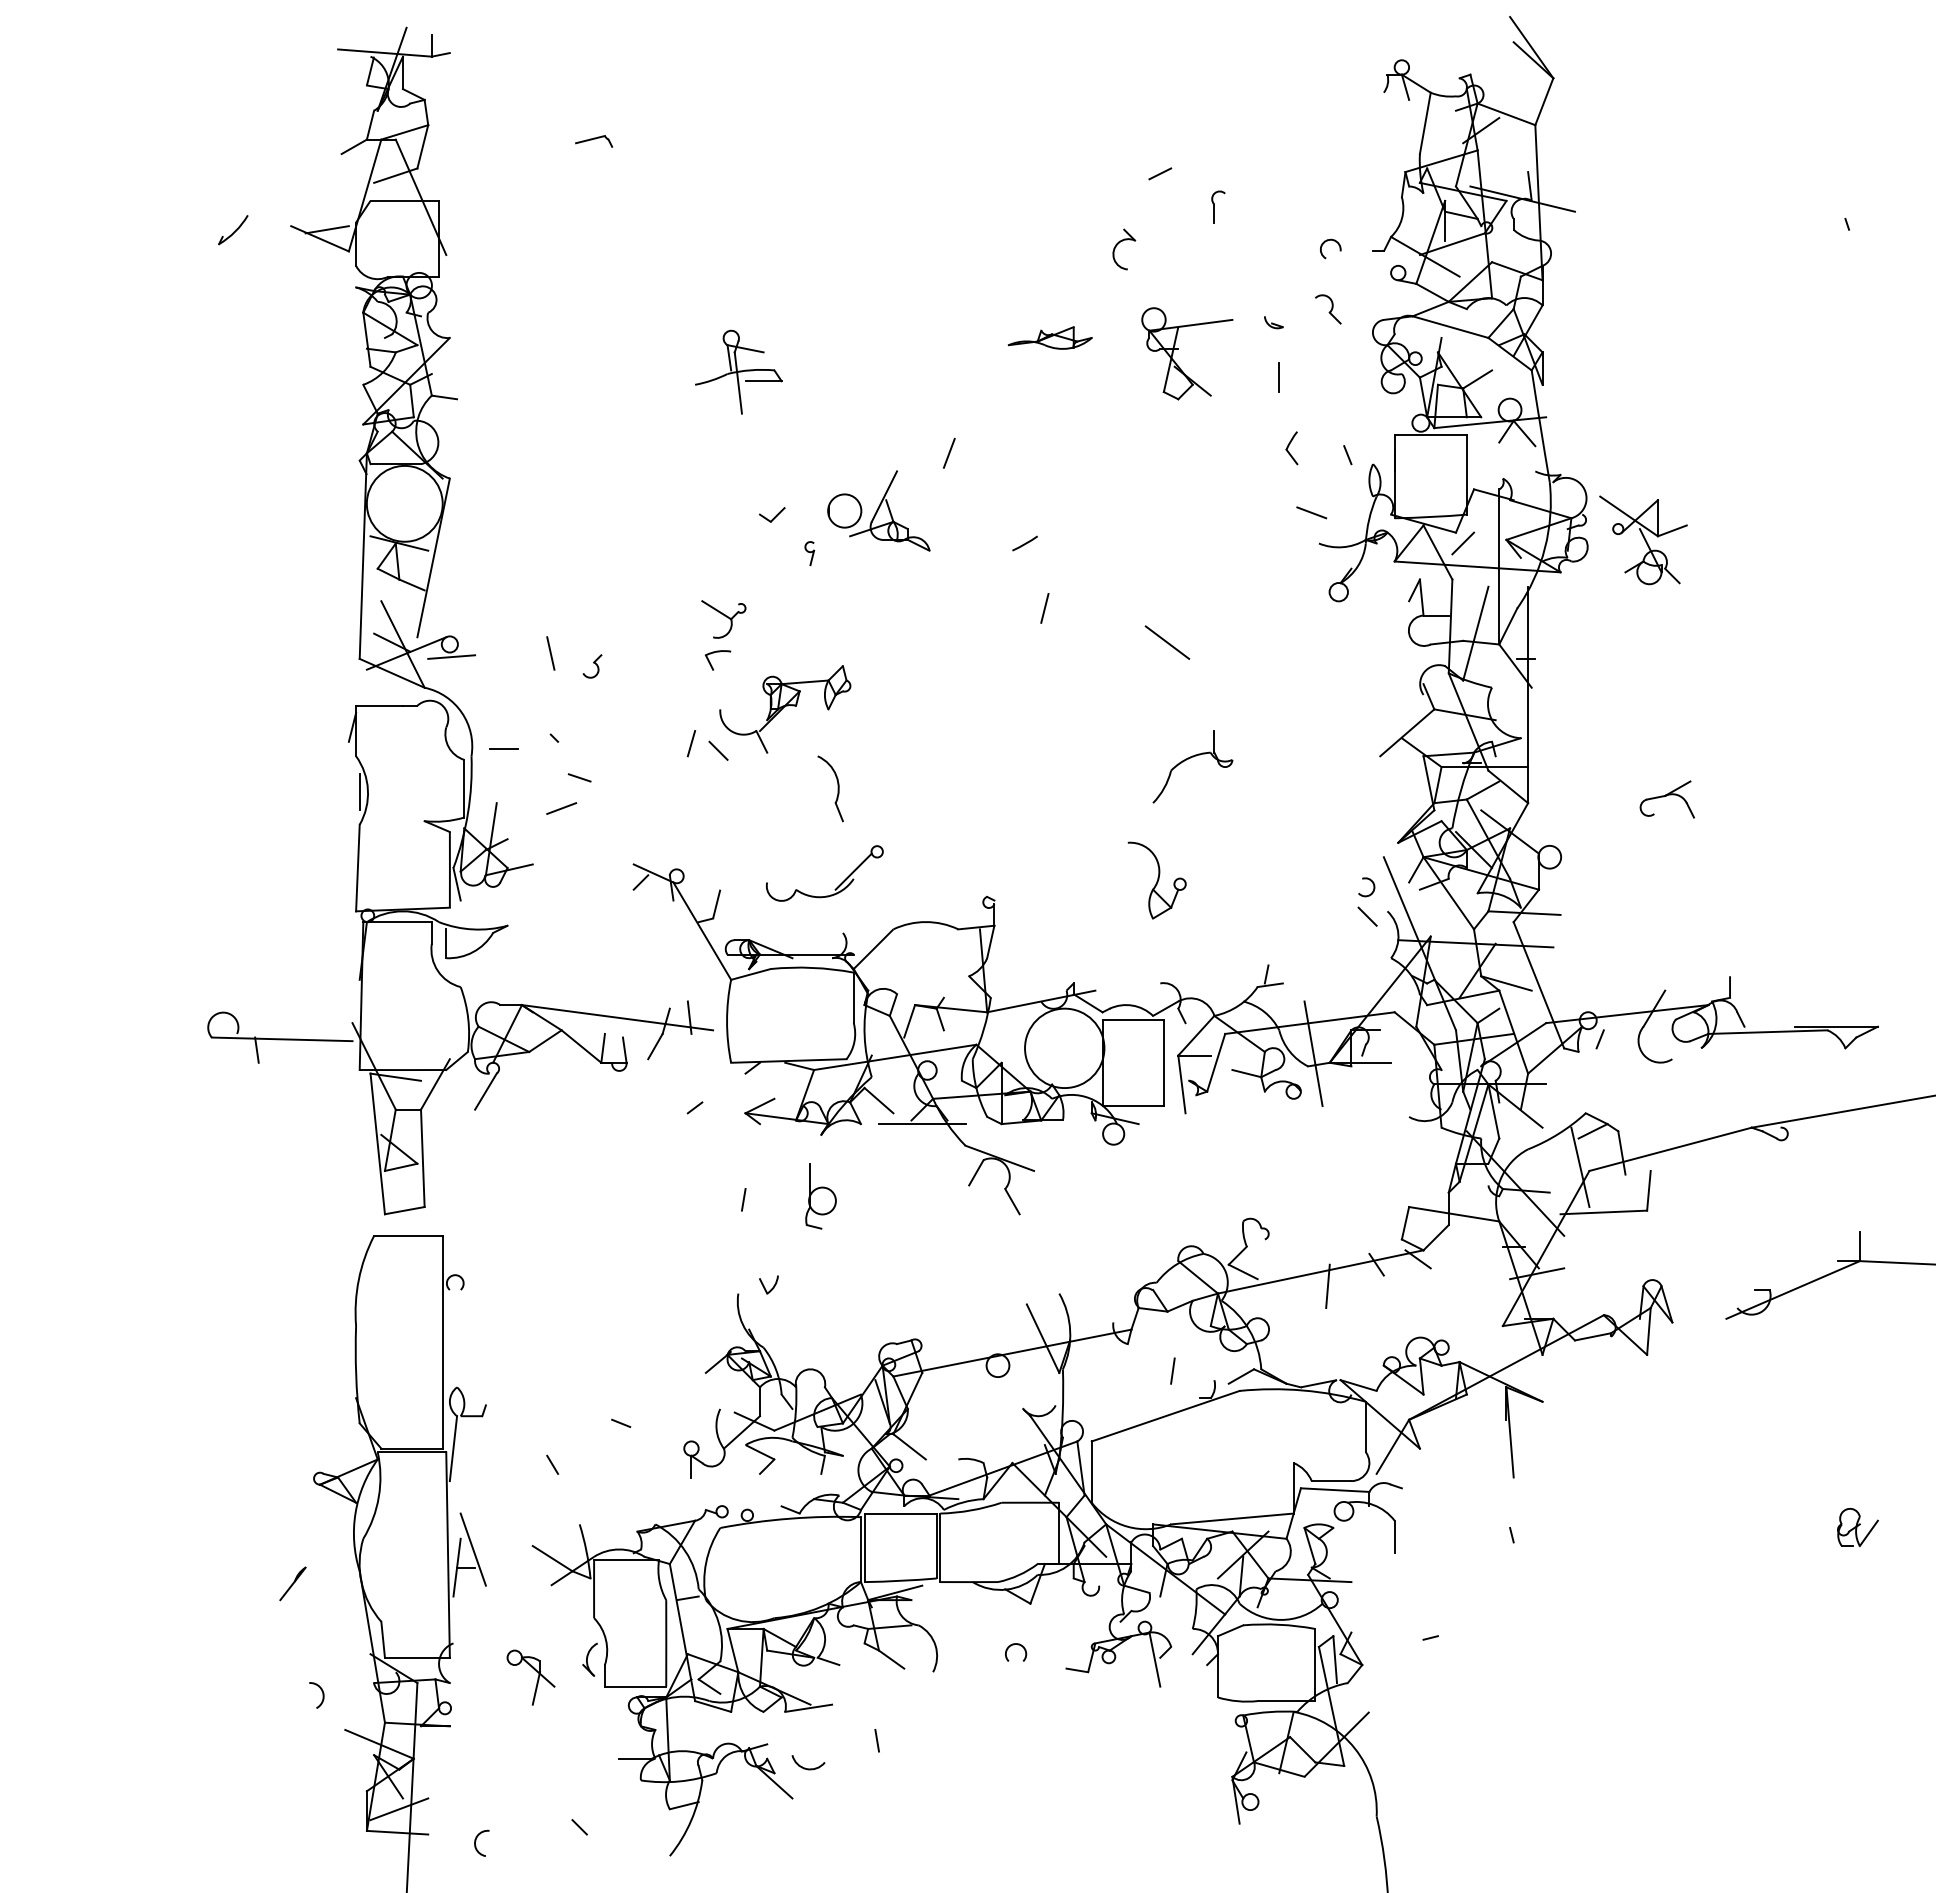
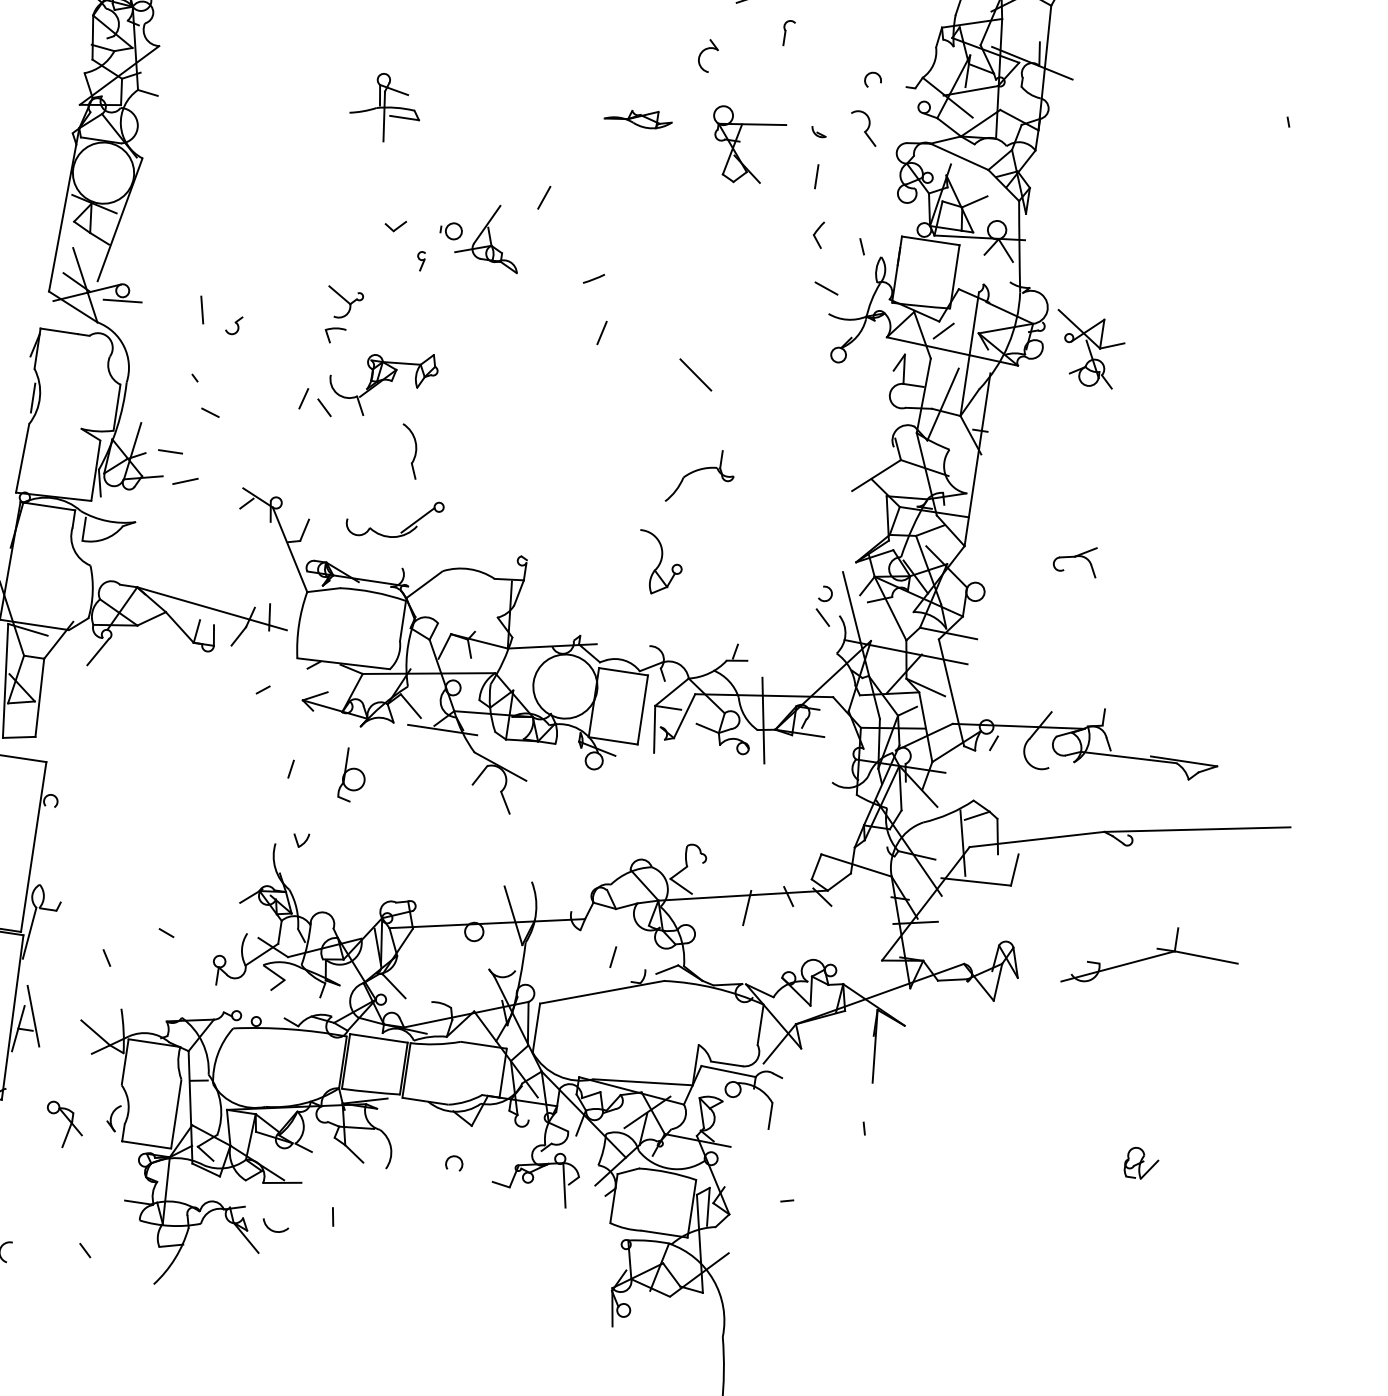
part: (1328, 309) -> (864, 128), size x1.4
circle: (844, 510) -> (453, 230), size x0.6
line: (503, 748) -> (170, 451), moved
line: (561, 808) -> (185, 481), moved

